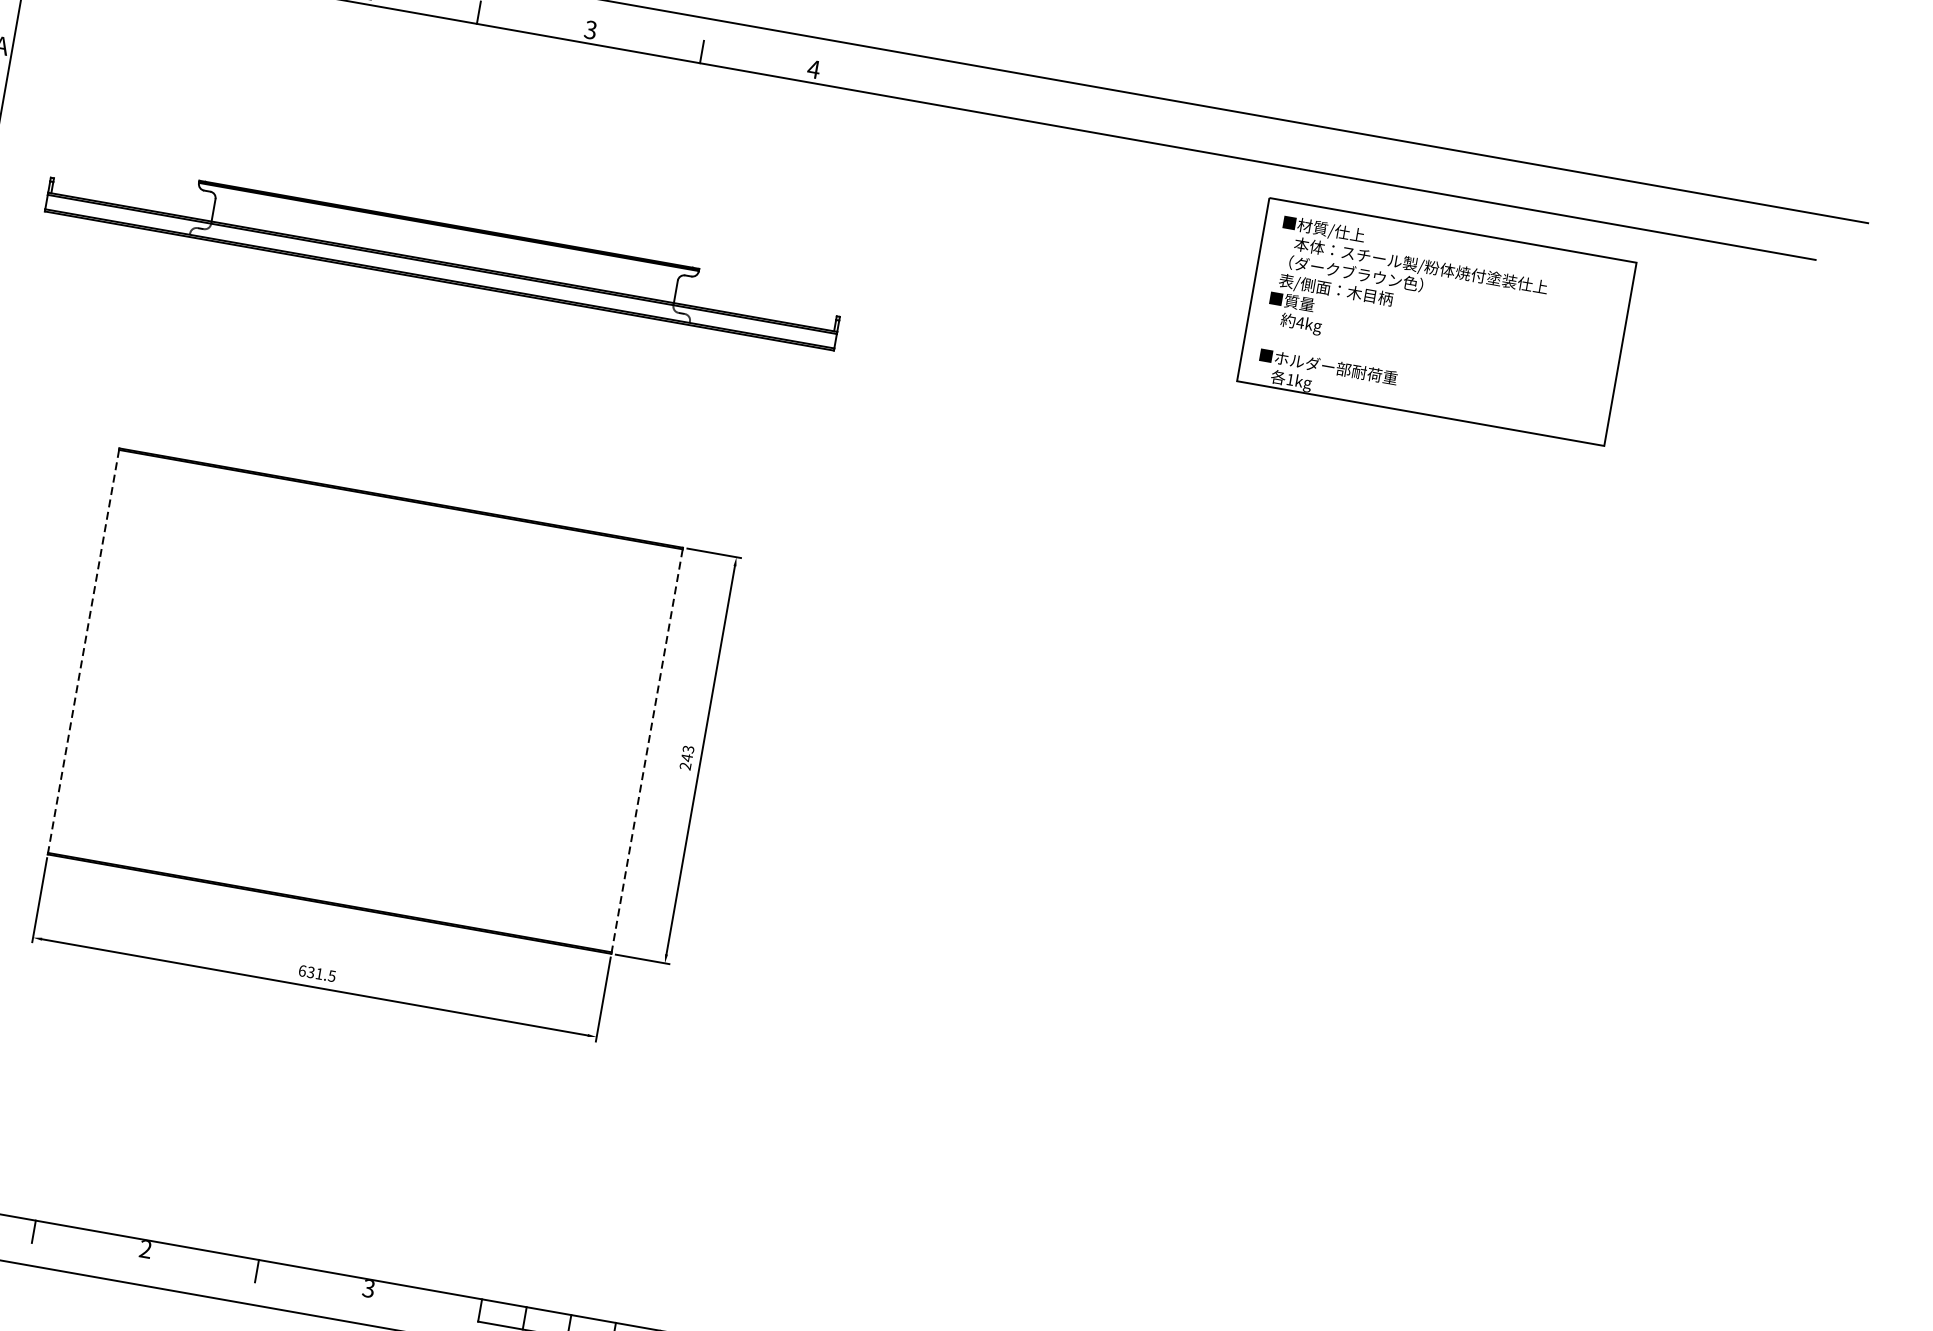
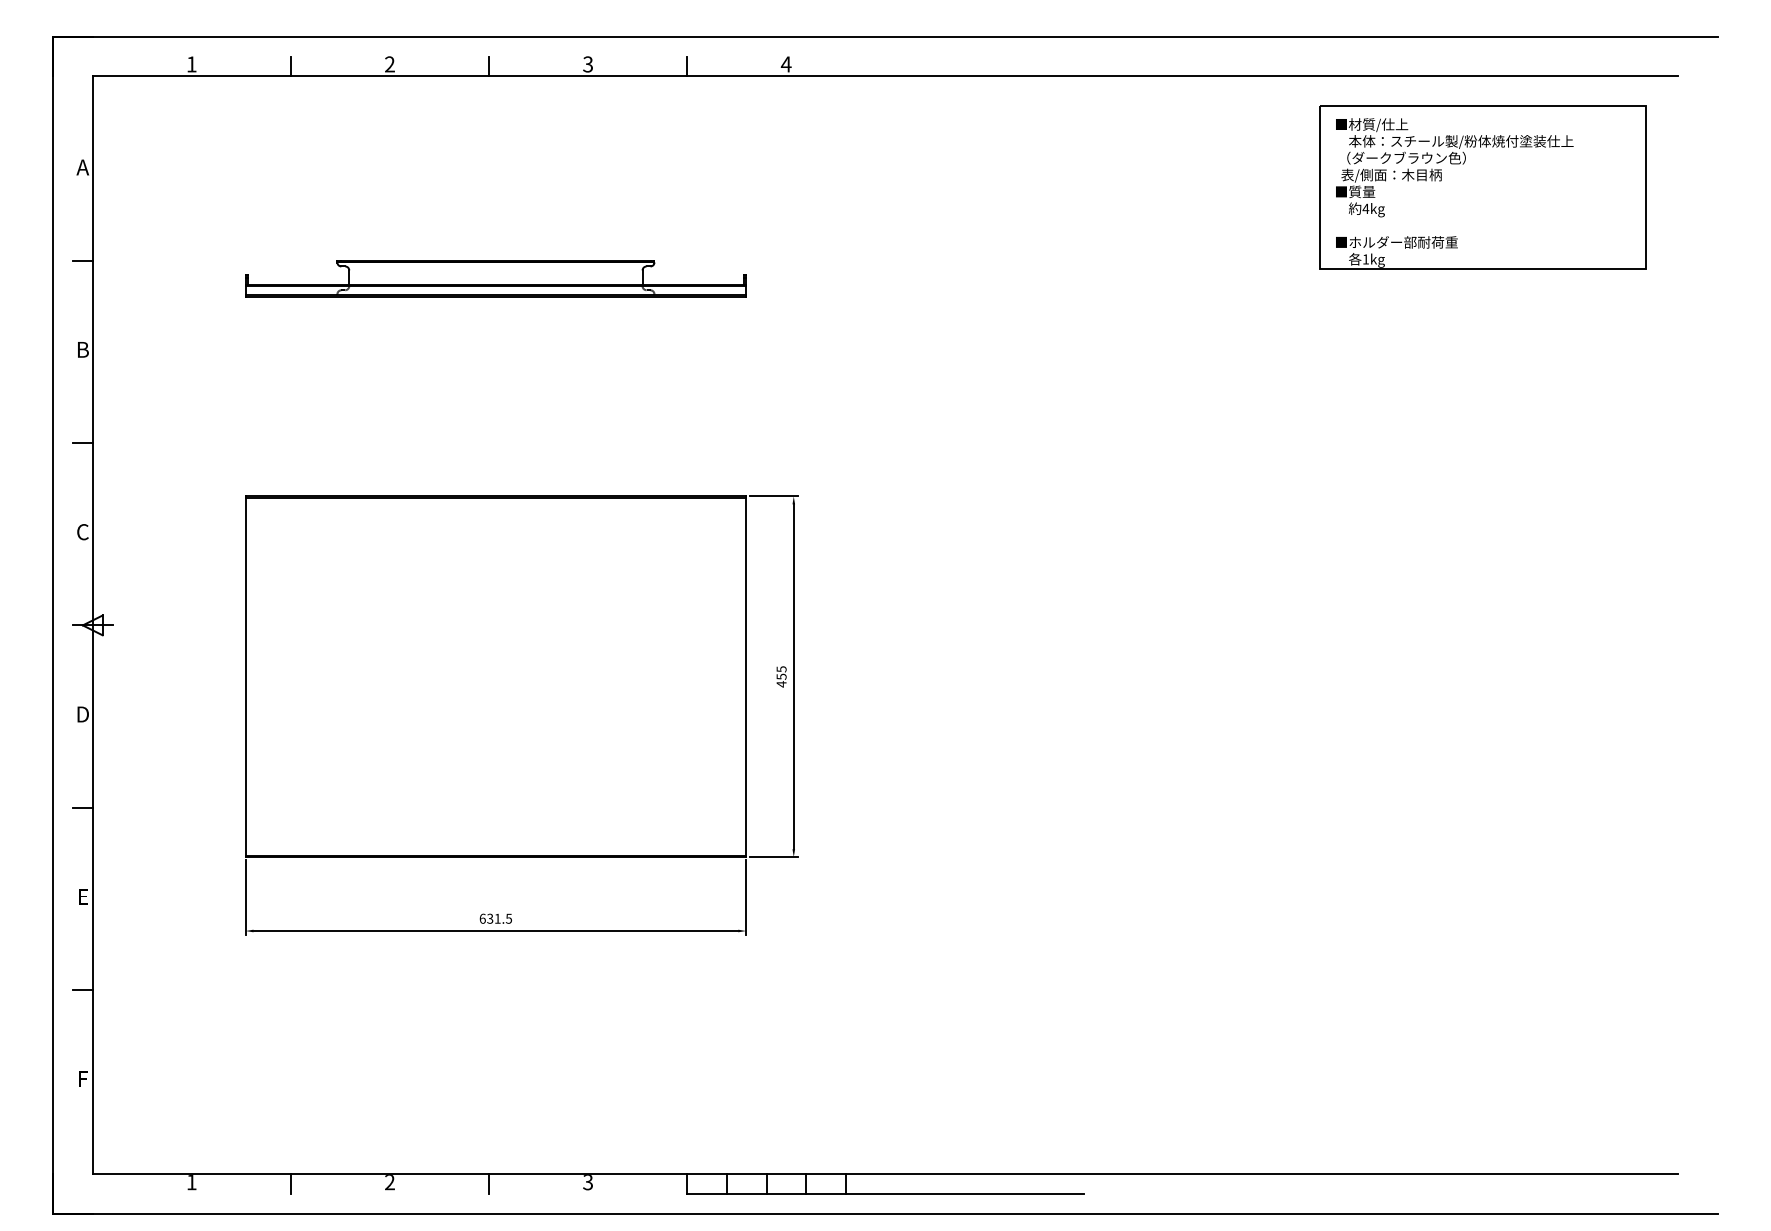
part: (443, 252) -> (495, 278), size x0.71
part: (1435, 321) -> (1482, 187), moved
line: (83, 651) -> (245, 676), dashed -> solid
line: (647, 750) -> (746, 676), dashed -> solid
text: (686, 757) -> (781, 676), 243 -> 455

